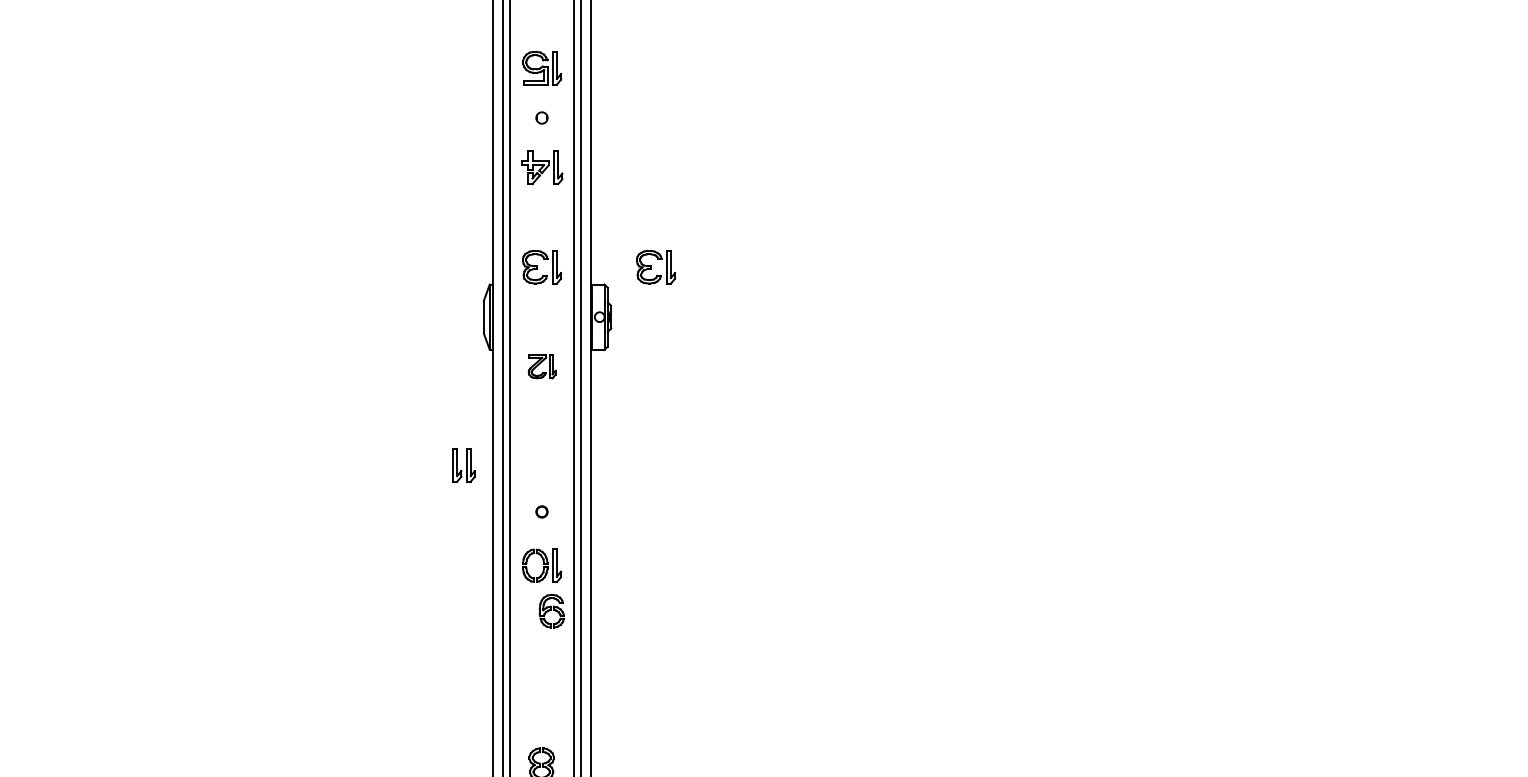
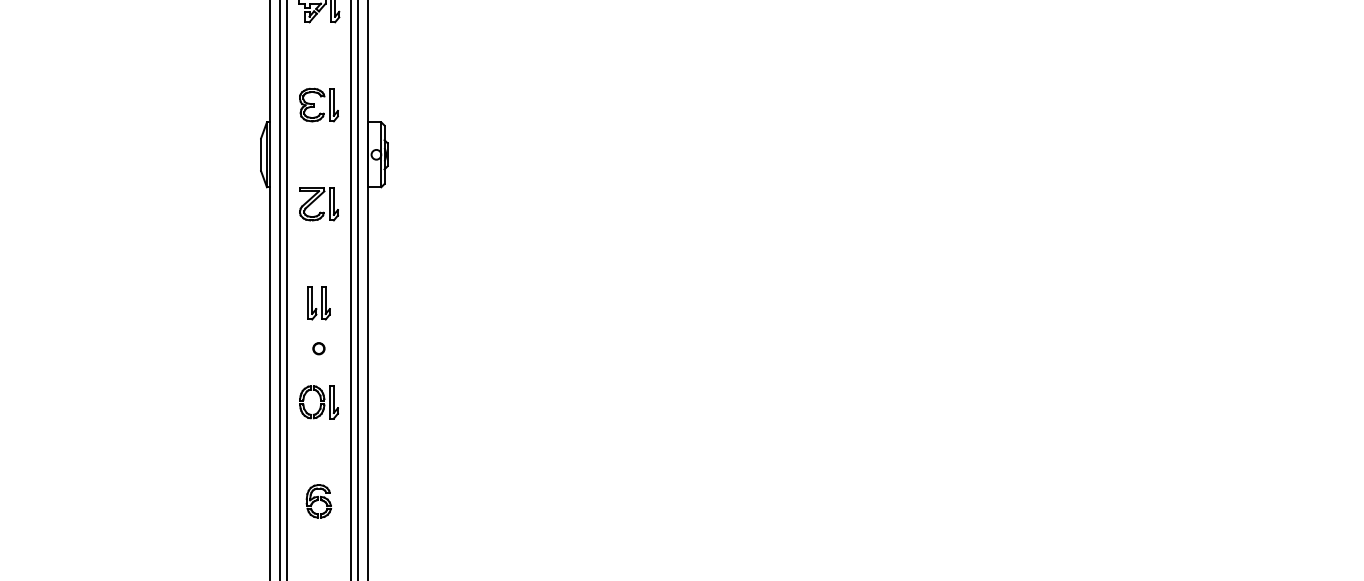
part: (656, 267) -> (432, 105), removed
part: (542, 366) -> (319, 203), size x1.43
part: (463, 465) -> (318, 303), moved
part: (551, 611) -> (318, 501), moved

